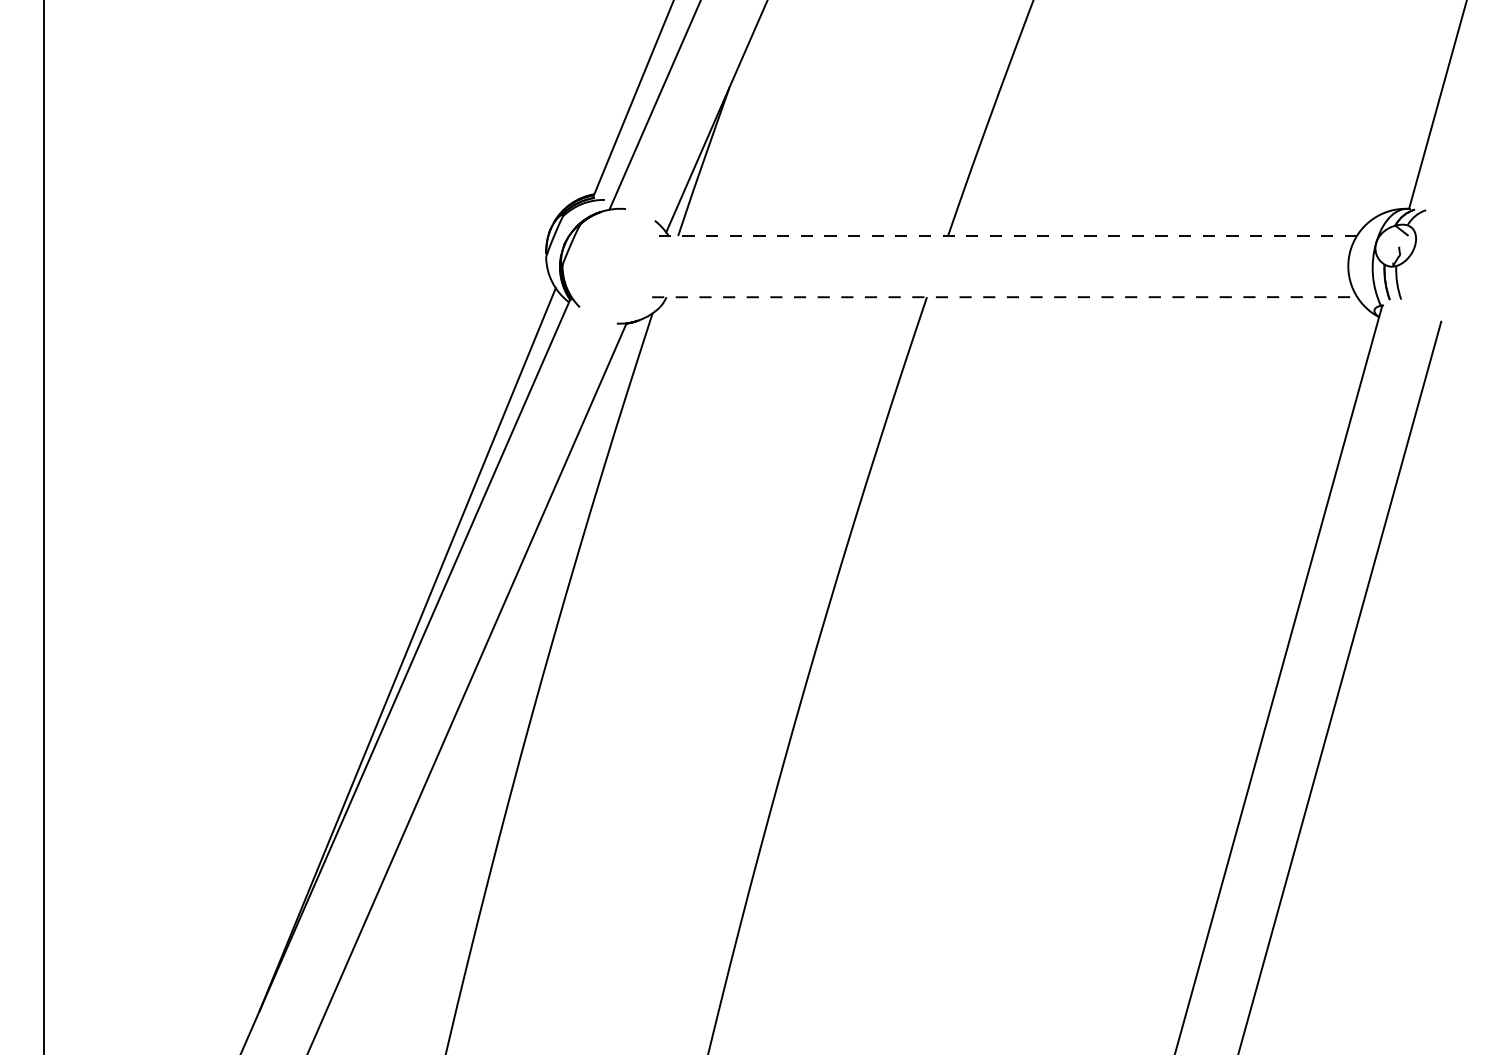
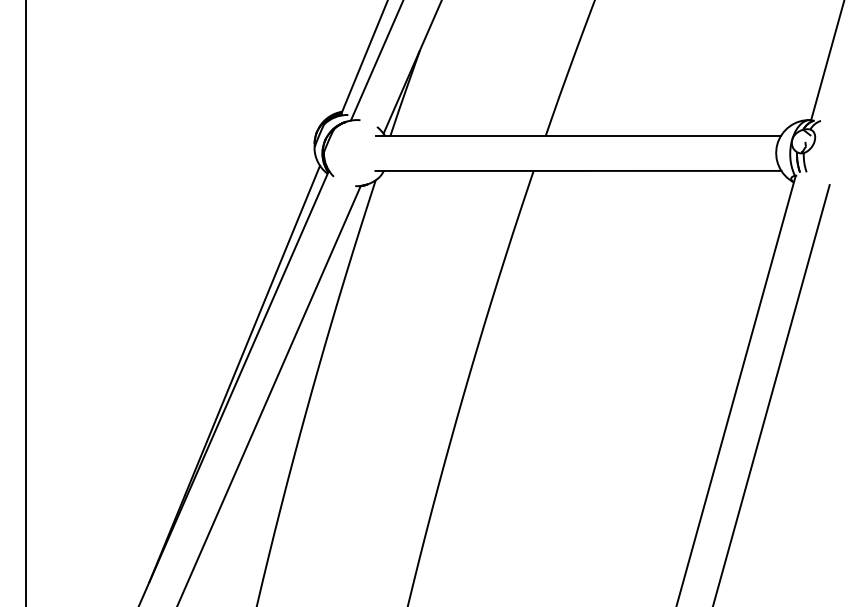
line: (1004, 235) -> (578, 135), dashed -> solid
line: (1004, 296) -> (578, 170), dashed -> solid

